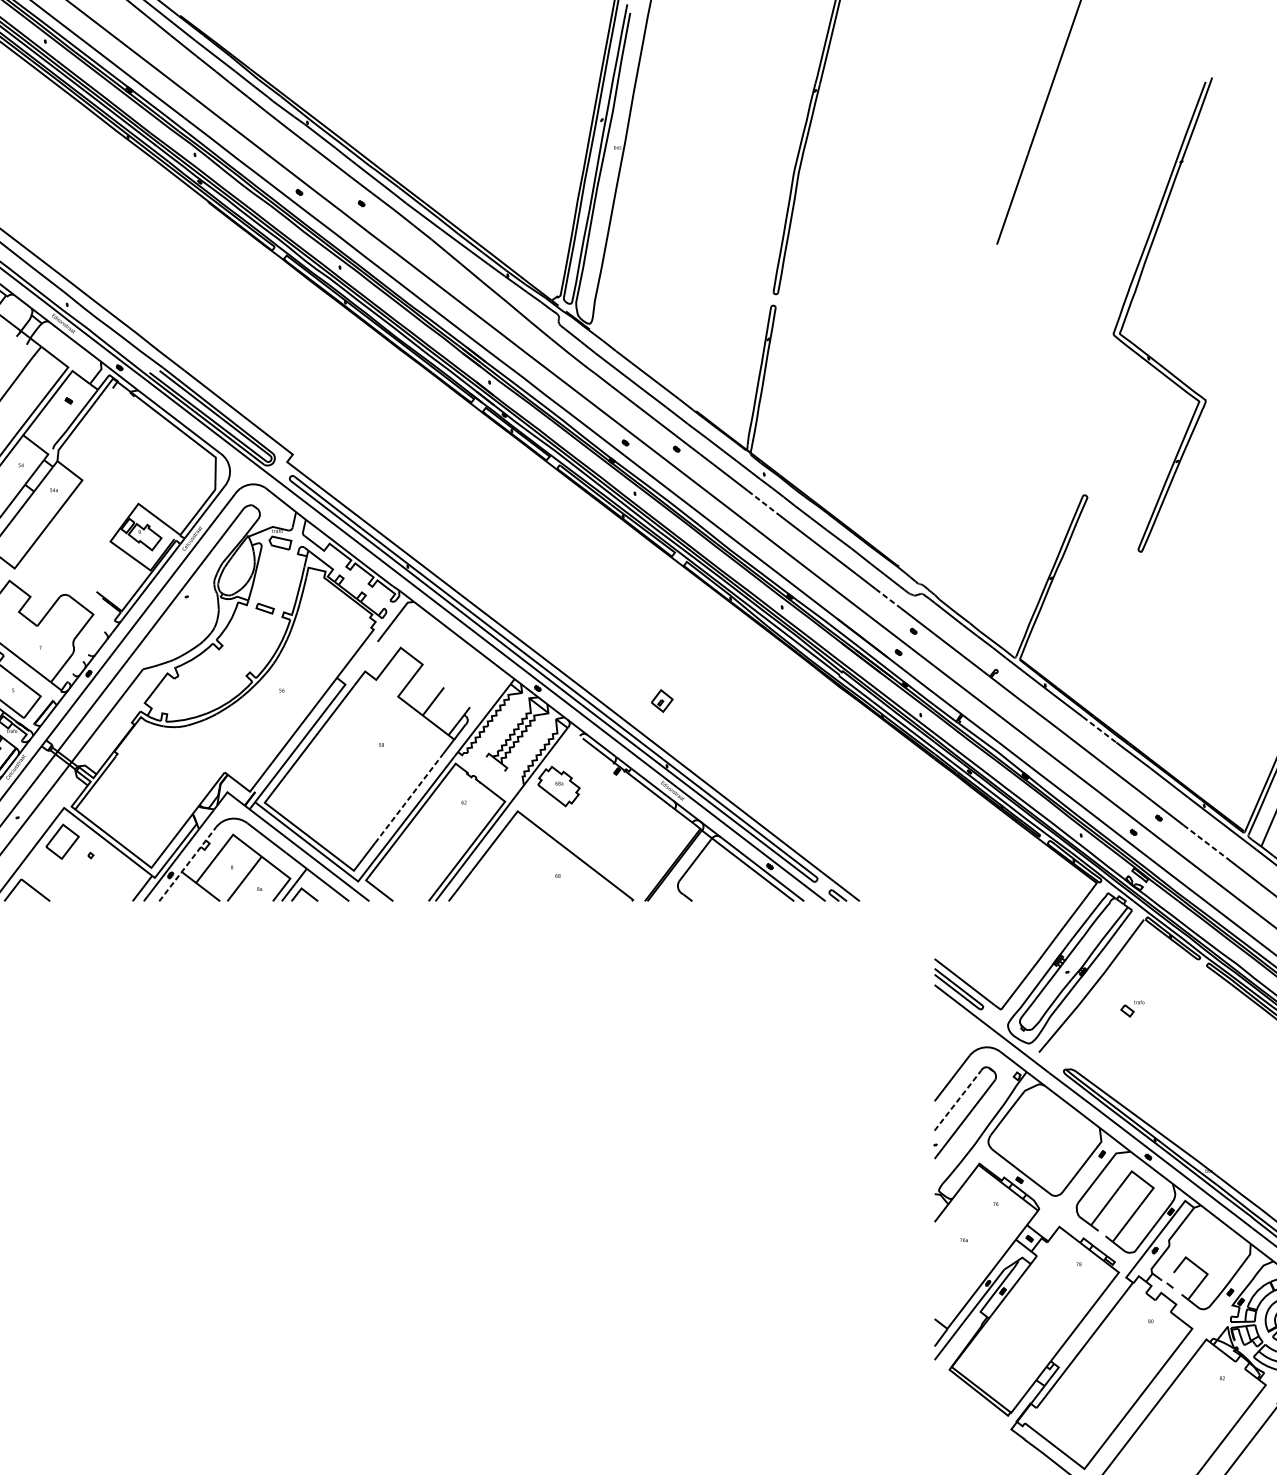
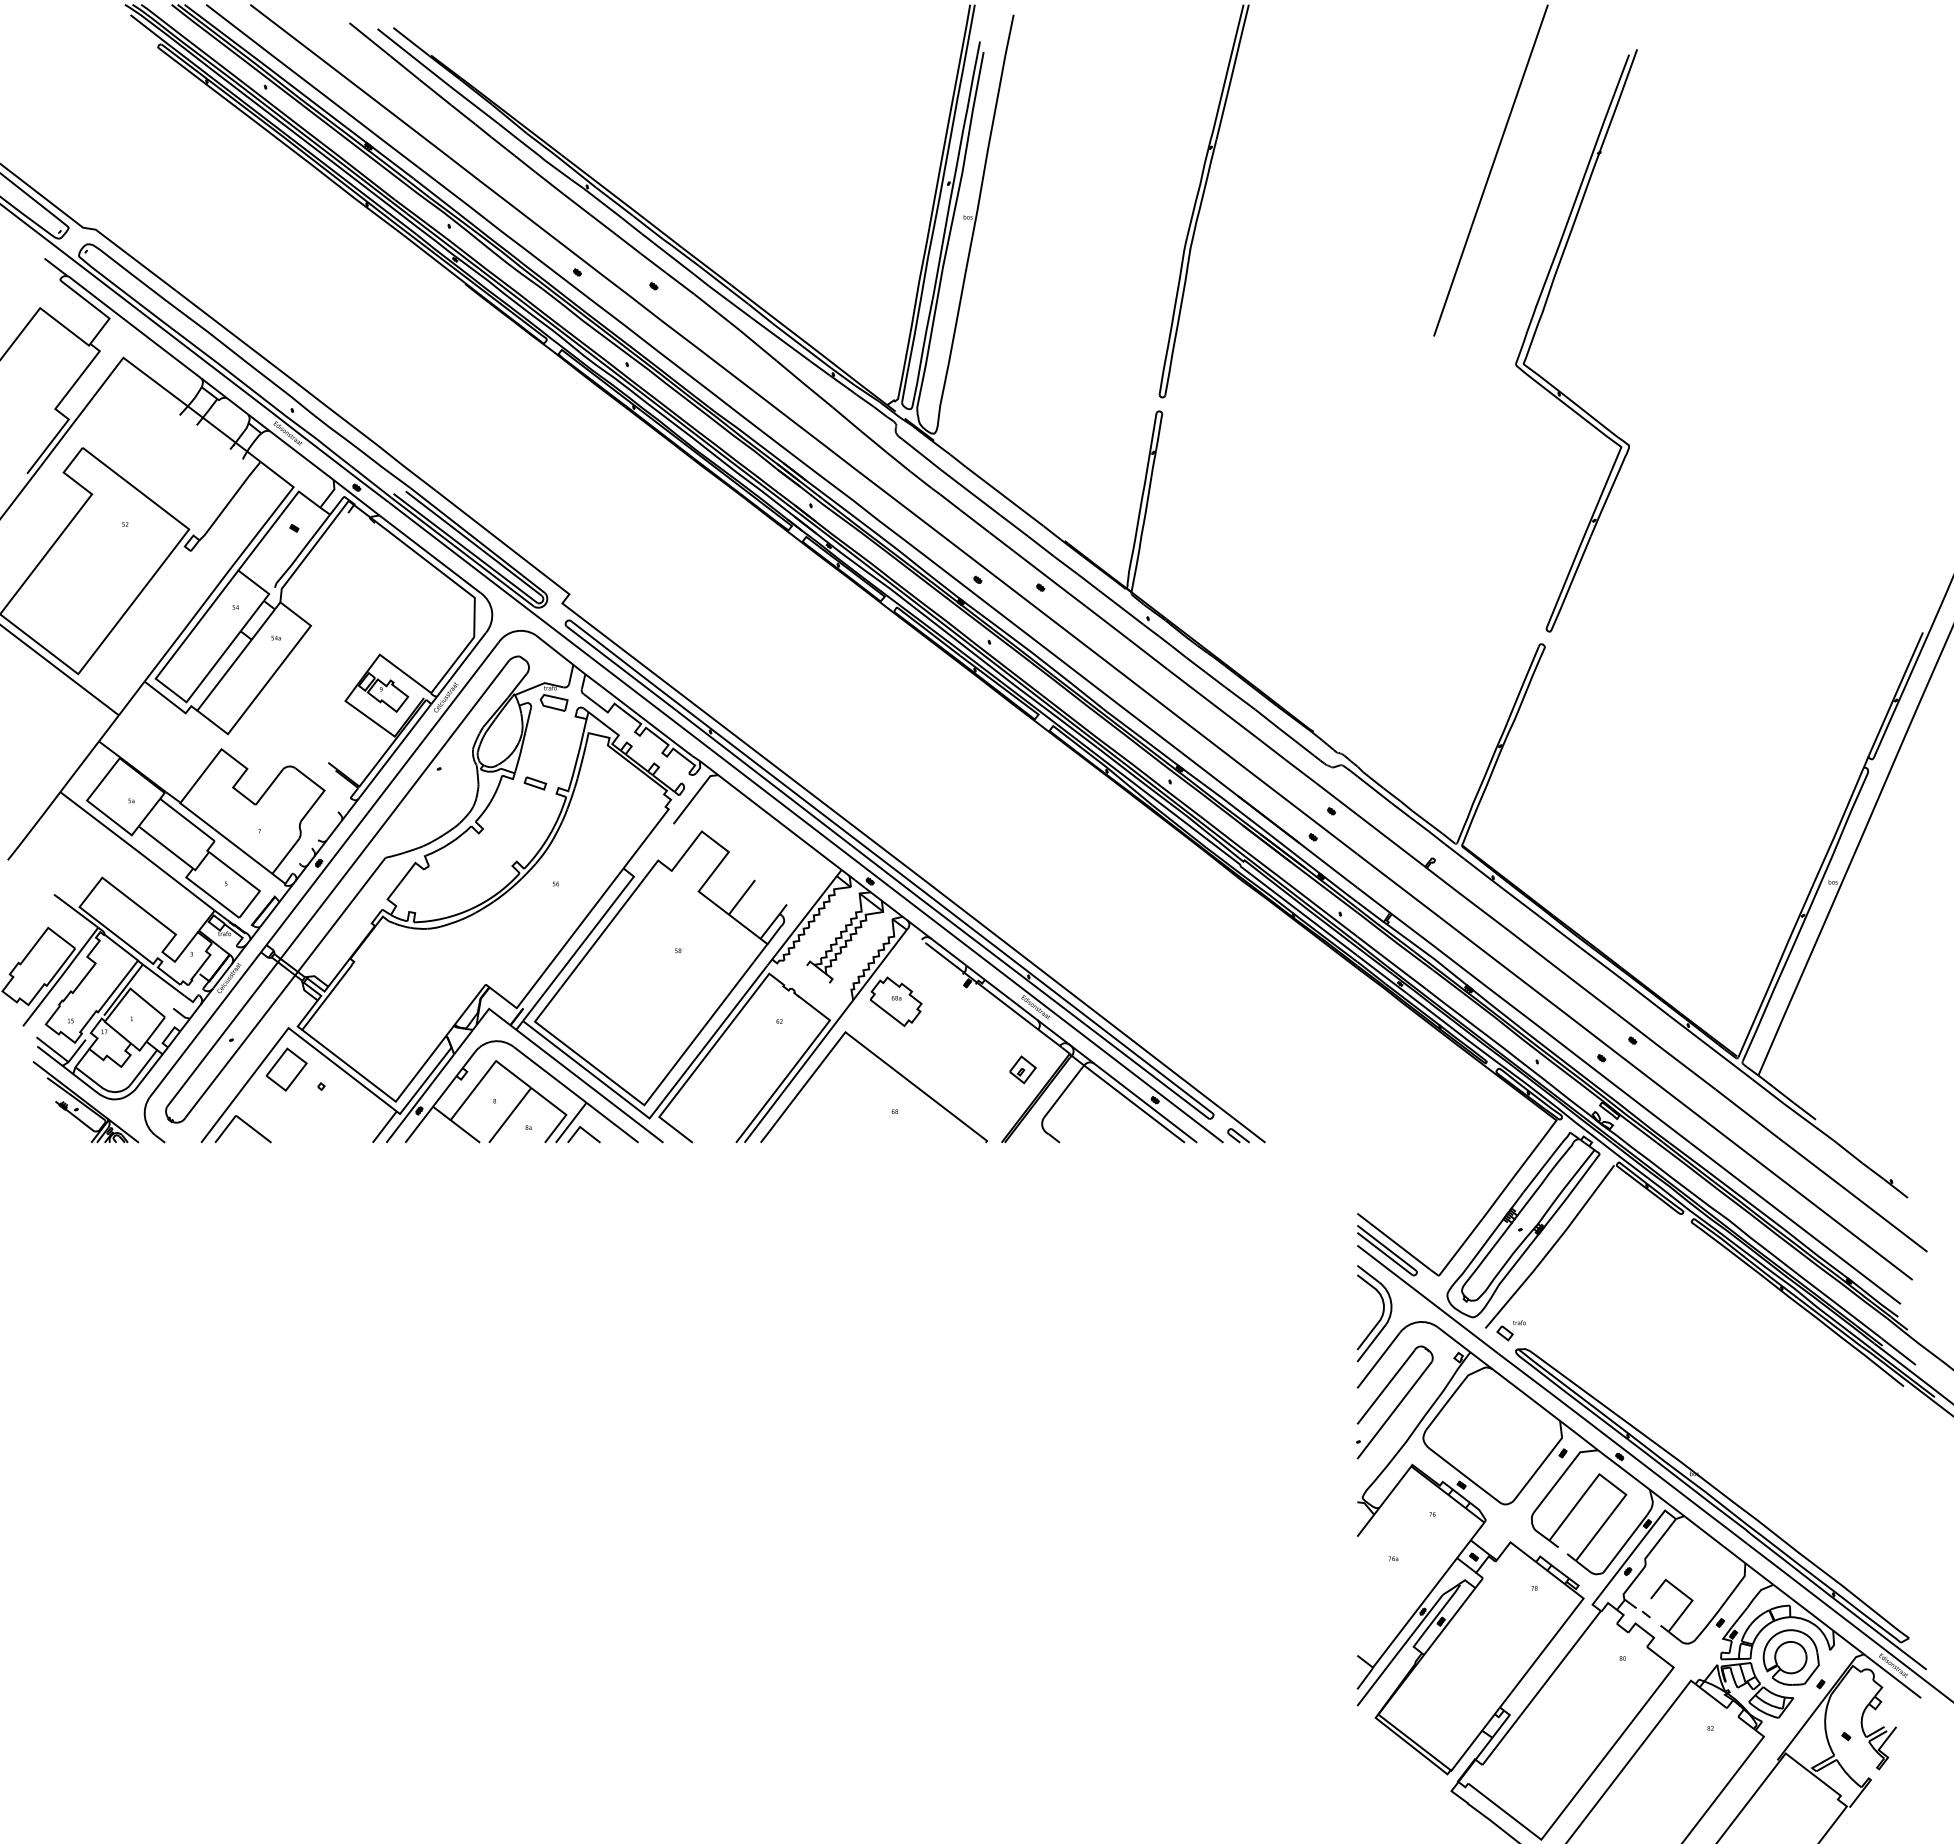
part: (1131, 303) -> (1538, 326), moved
line: (763, 503) -> (1147, 654), dashed -> solid
line: (888, 598) -> (1300, 771), dashed -> solid
part: (661, 700) -> (1022, 1069), moved
line: (1099, 730) -> (1559, 932), dashed -> solid
line: (409, 798) -> (712, 1016), dashed -> solid
line: (1205, 841) -> (1689, 1069), dashed -> solid
line: (187, 864) -> (440, 1097), dashed -> solid
part: (1131, 1008) -> (1510, 1330), moved
part: (953, 1043) -> (1380, 1317), added
line: (958, 1100) -> (1386, 1387), dashed -> solid

